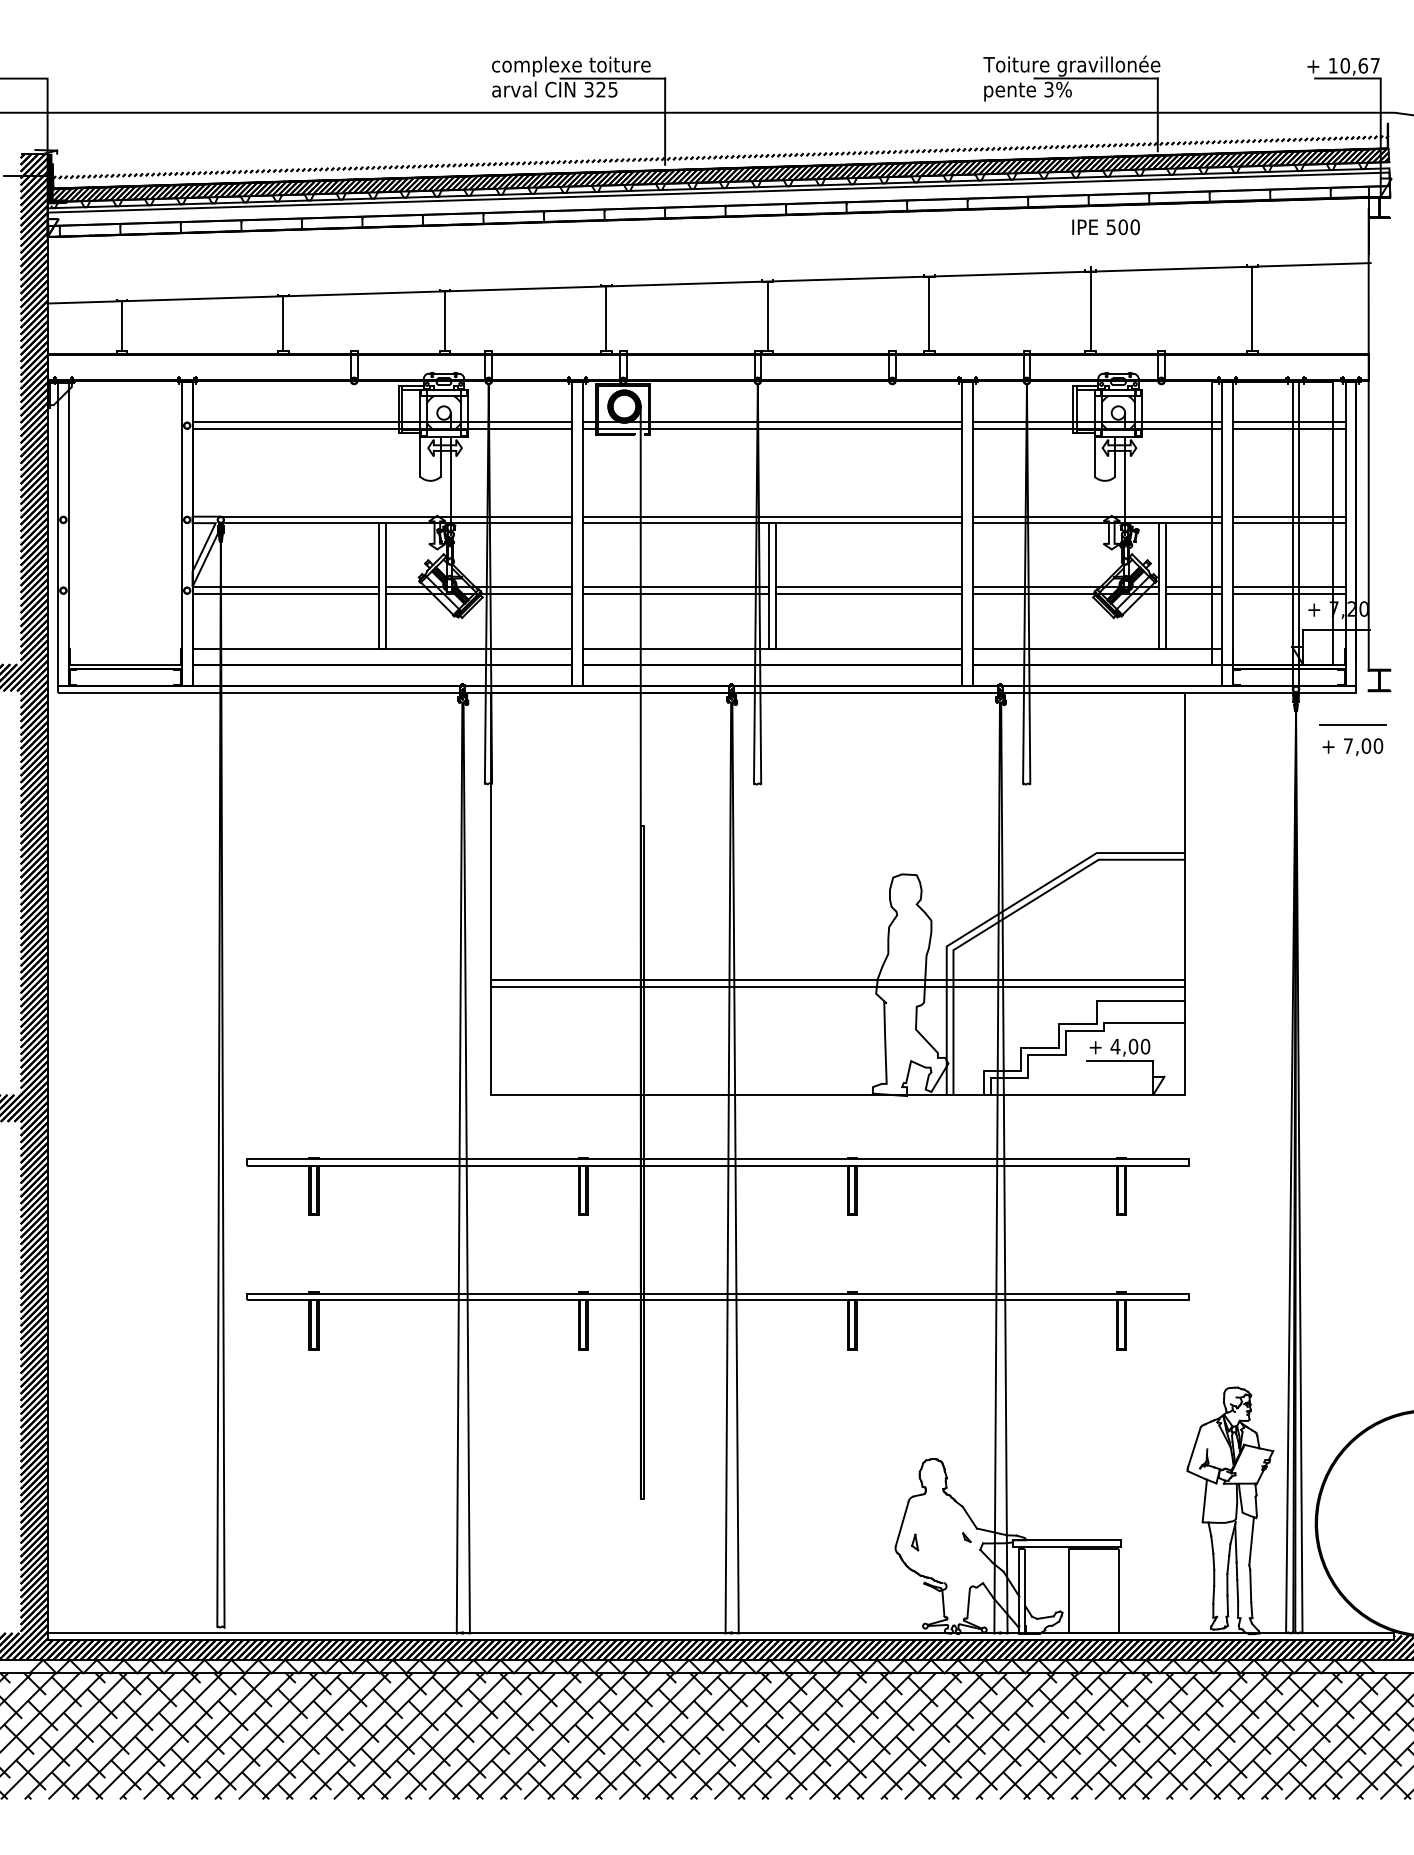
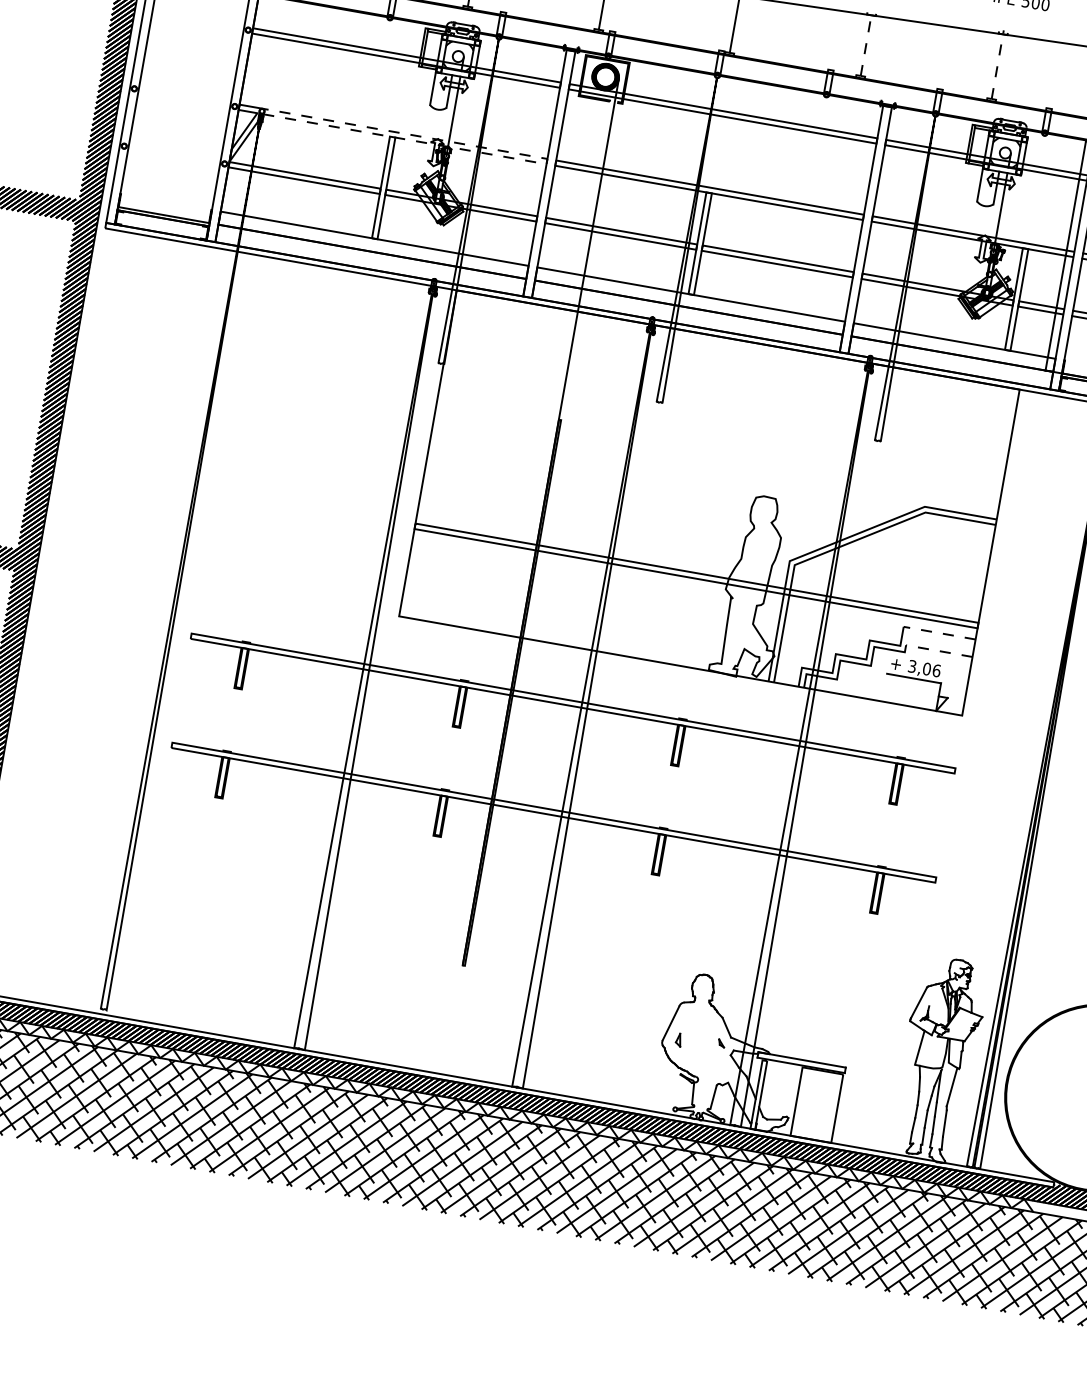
line: (1090, 308) -> (997, 64), solid -> dashed
line: (929, 313) -> (866, 45), solid -> dashed
line: (572, 518) -> (547, 160), solid -> dashed
line: (1140, 1001) -> (939, 633), solid -> dashed
line: (1144, 1022) -> (939, 651), solid -> dashed
text: (1130, 1046) -> (924, 668), 4,00 -> 3,06

